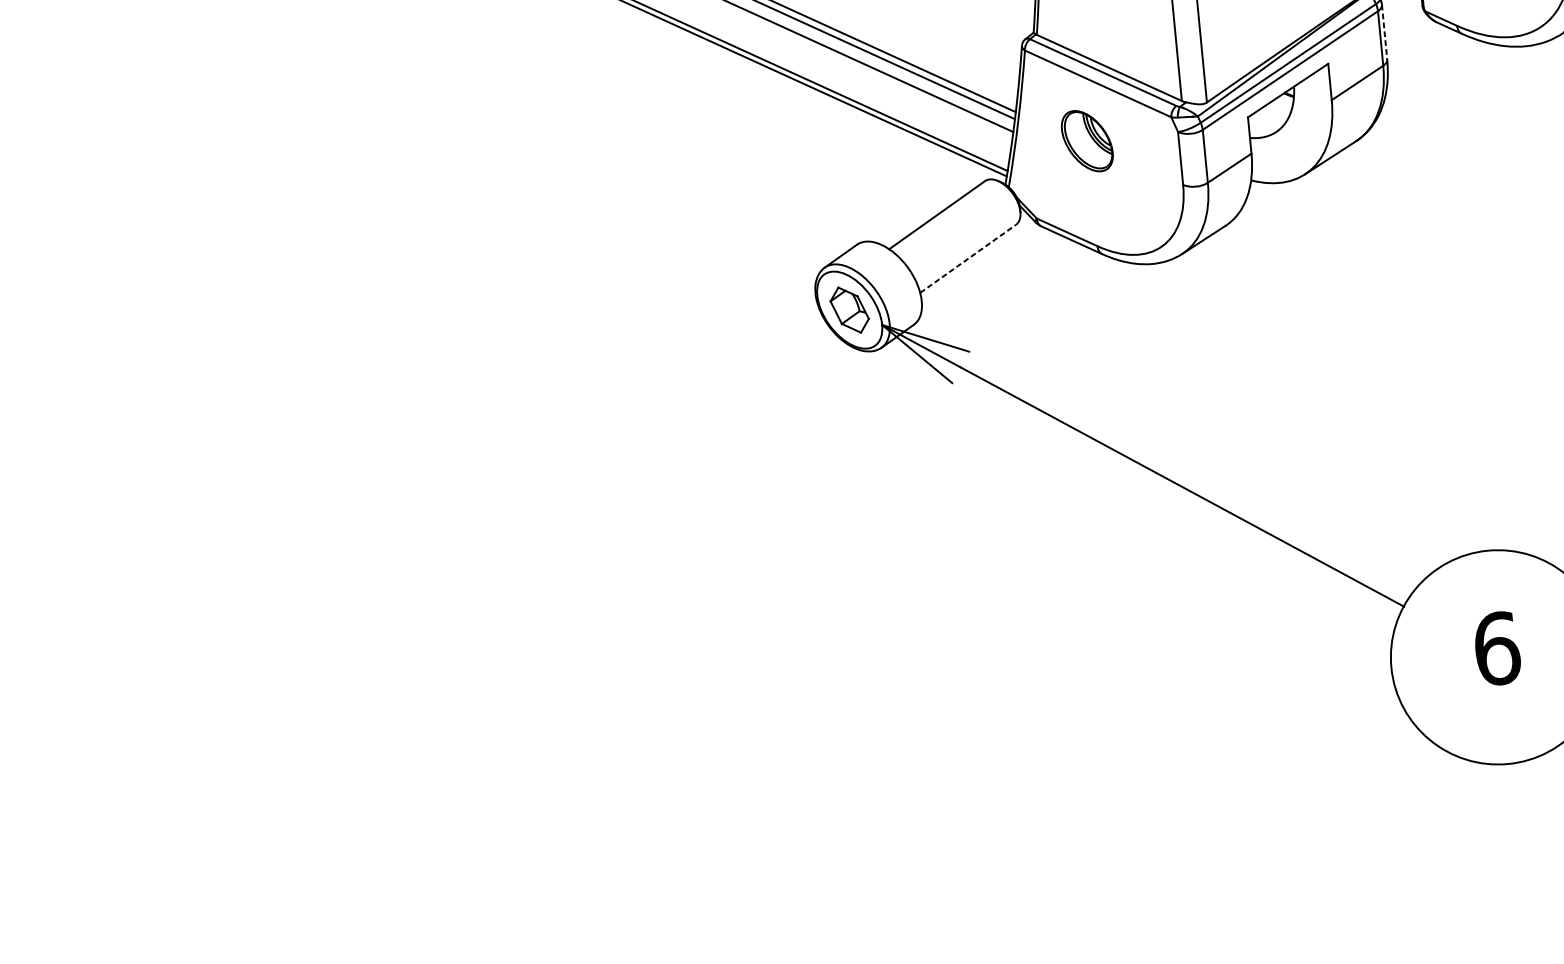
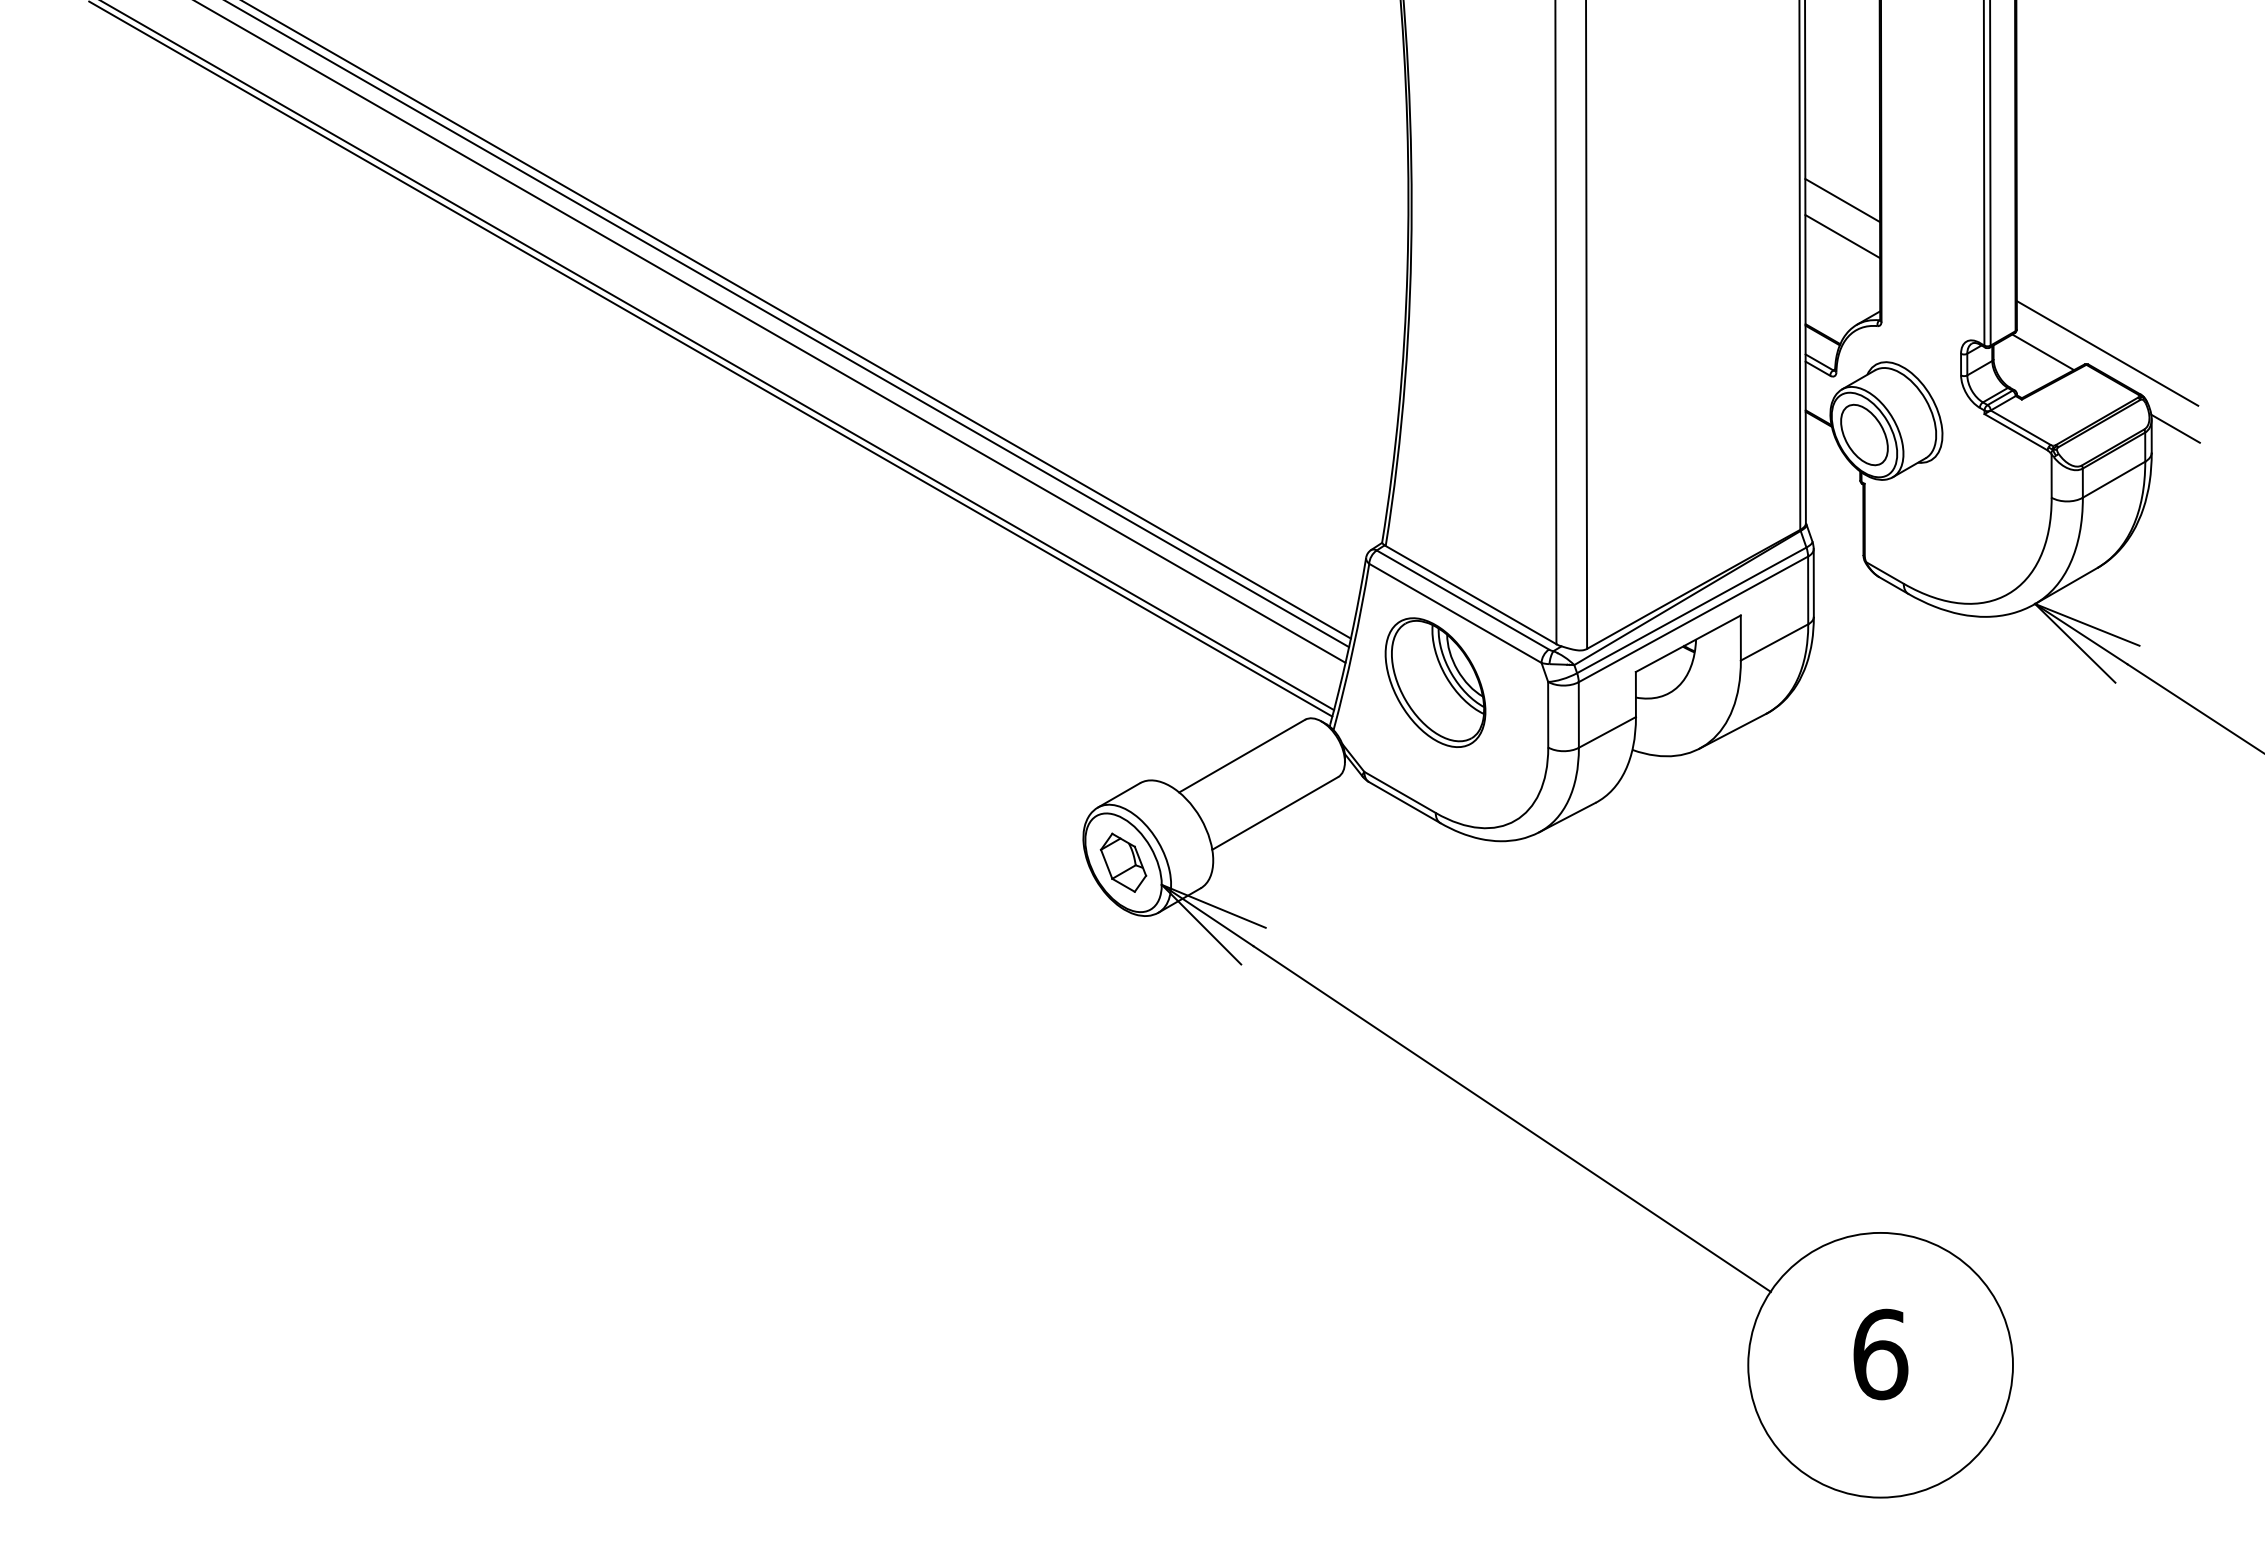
line: (1384, 31) -> (1813, 582), dashed -> solid
part: (1087, 141) -> (1435, 682), size x1.67
line: (968, 258) -> (1275, 813), dashed -> solid

